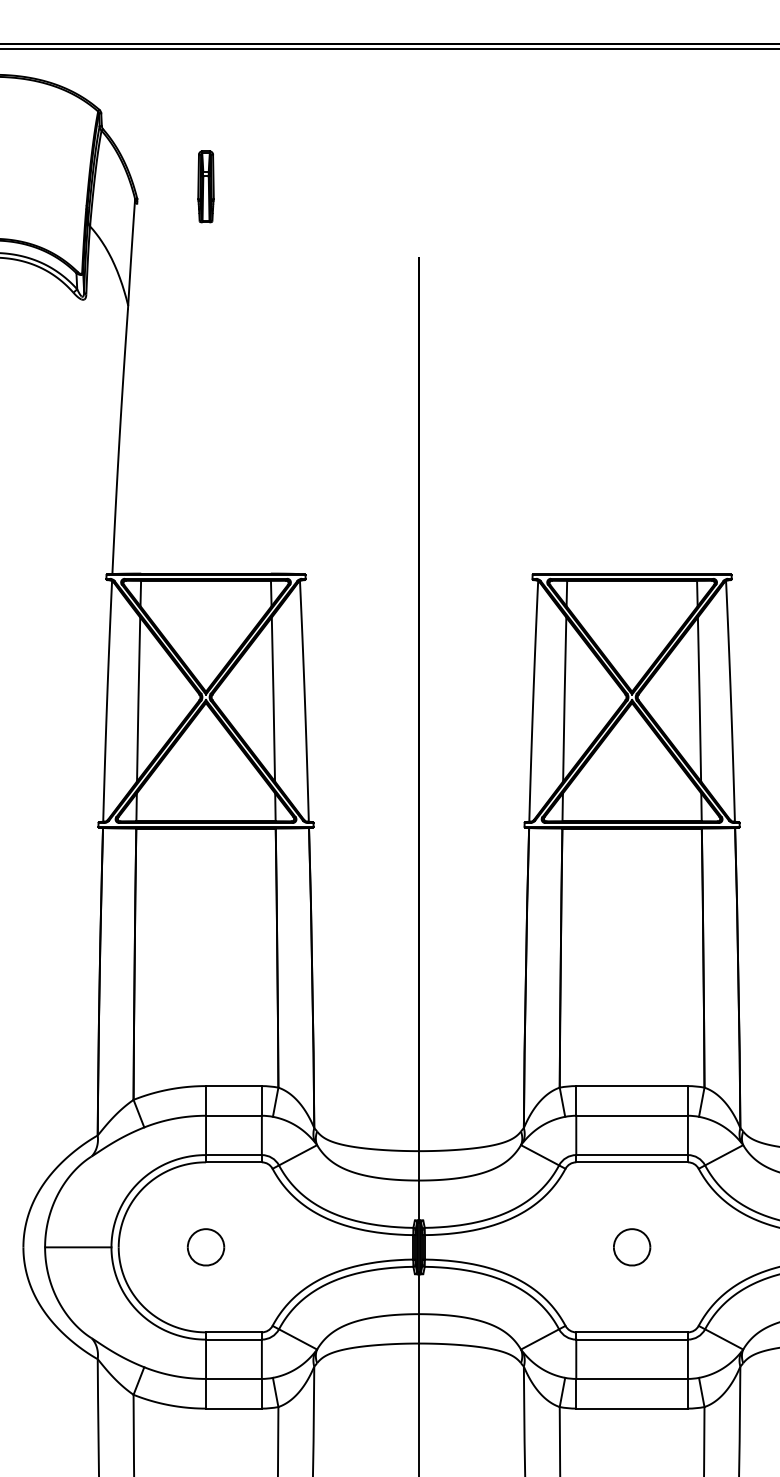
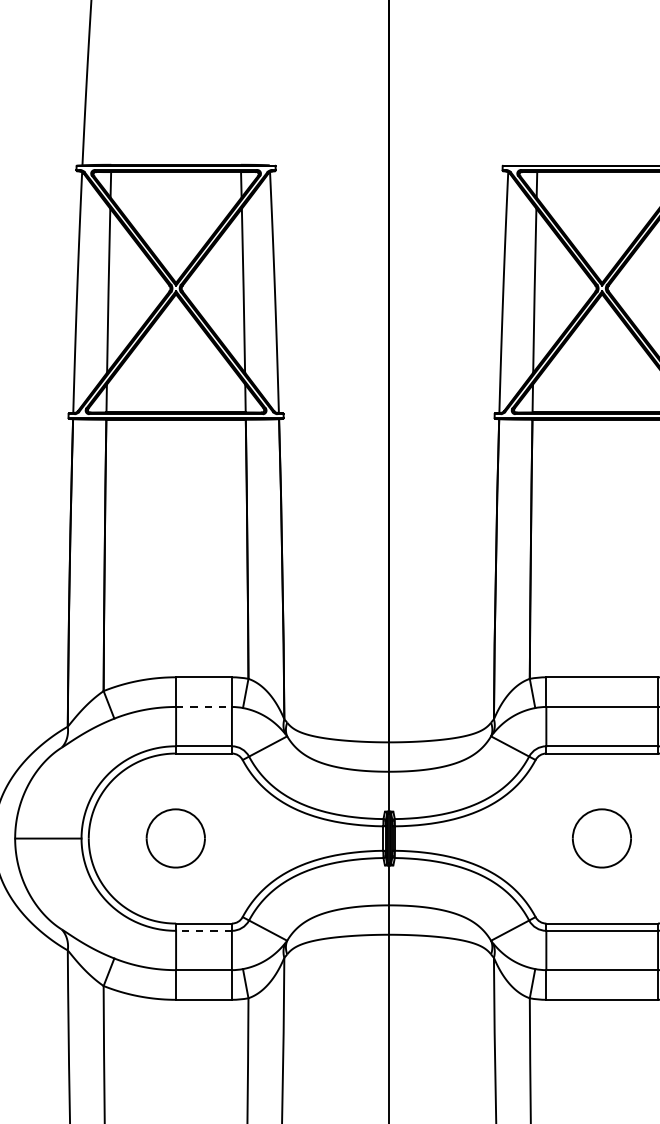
line: (233, 1115) -> (203, 706), solid -> dashed
part: (206, 1247) -> (176, 838), size x1.6
part: (632, 1247) -> (602, 838), size x1.6
line: (233, 1339) -> (203, 930), solid -> dashed

